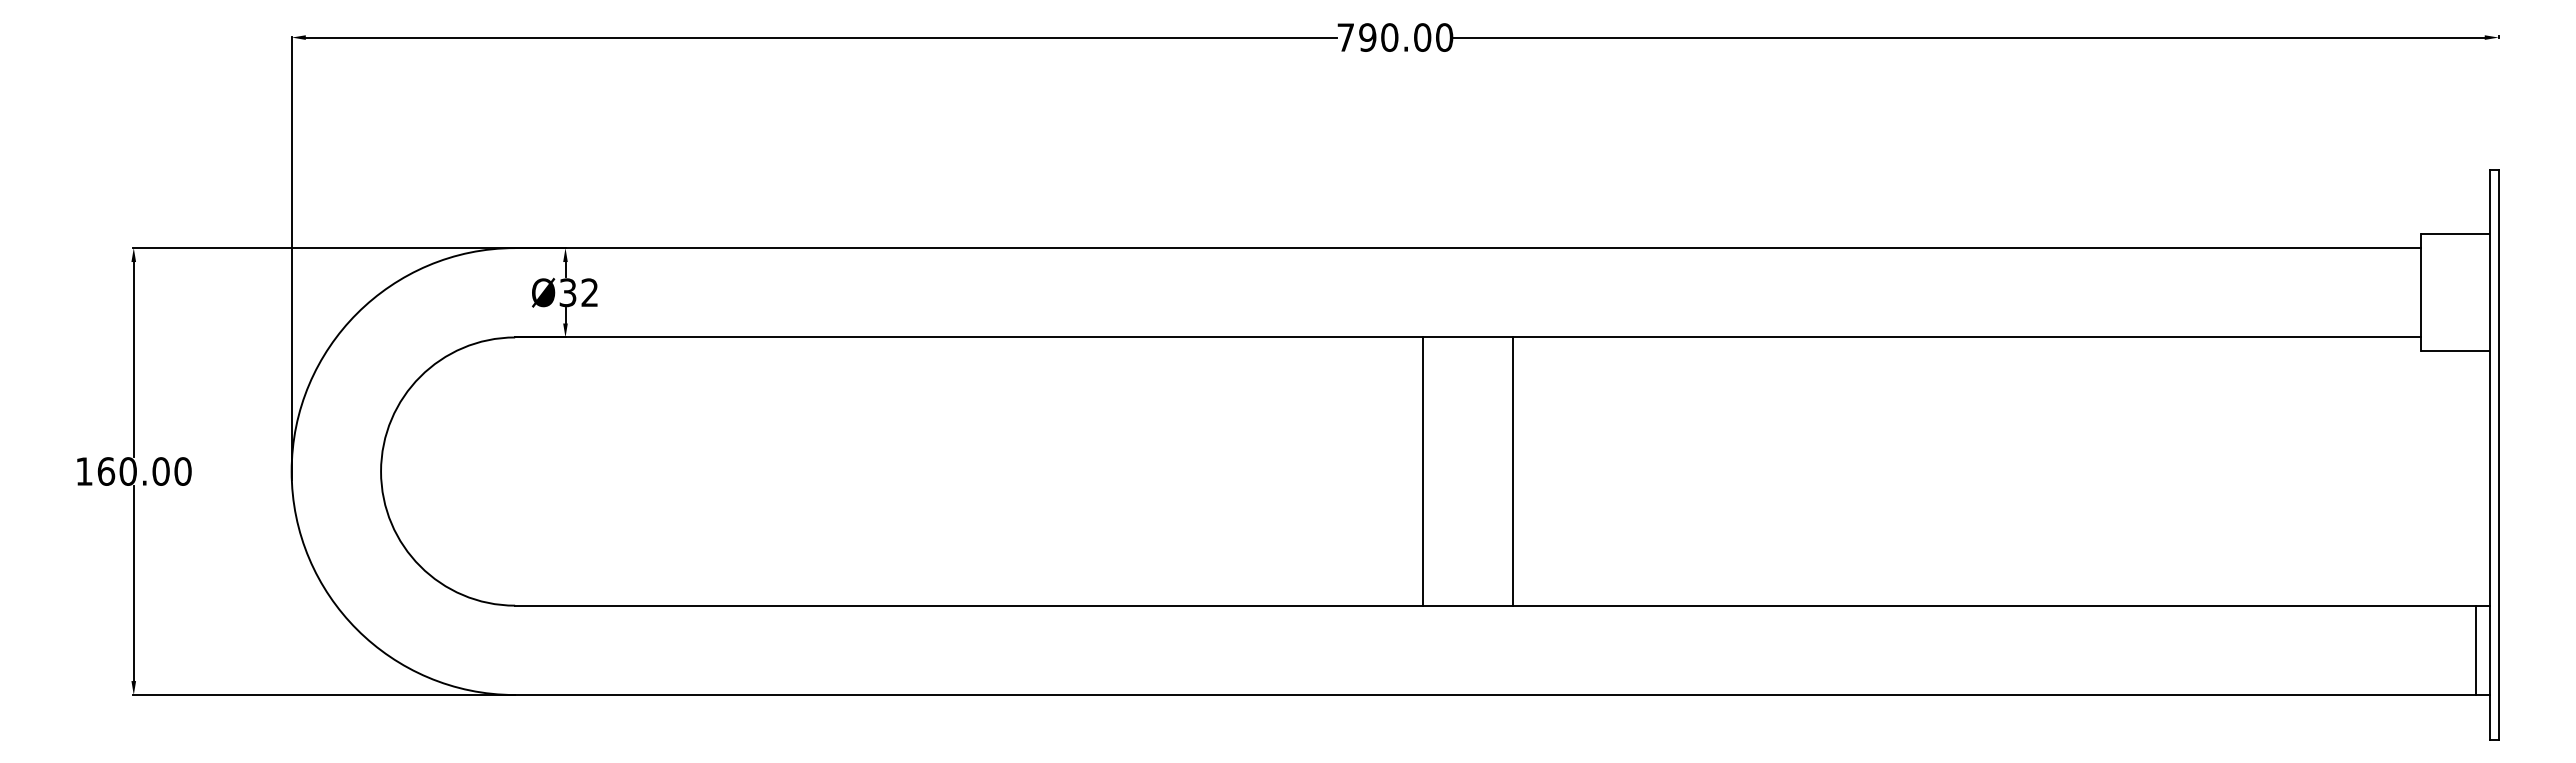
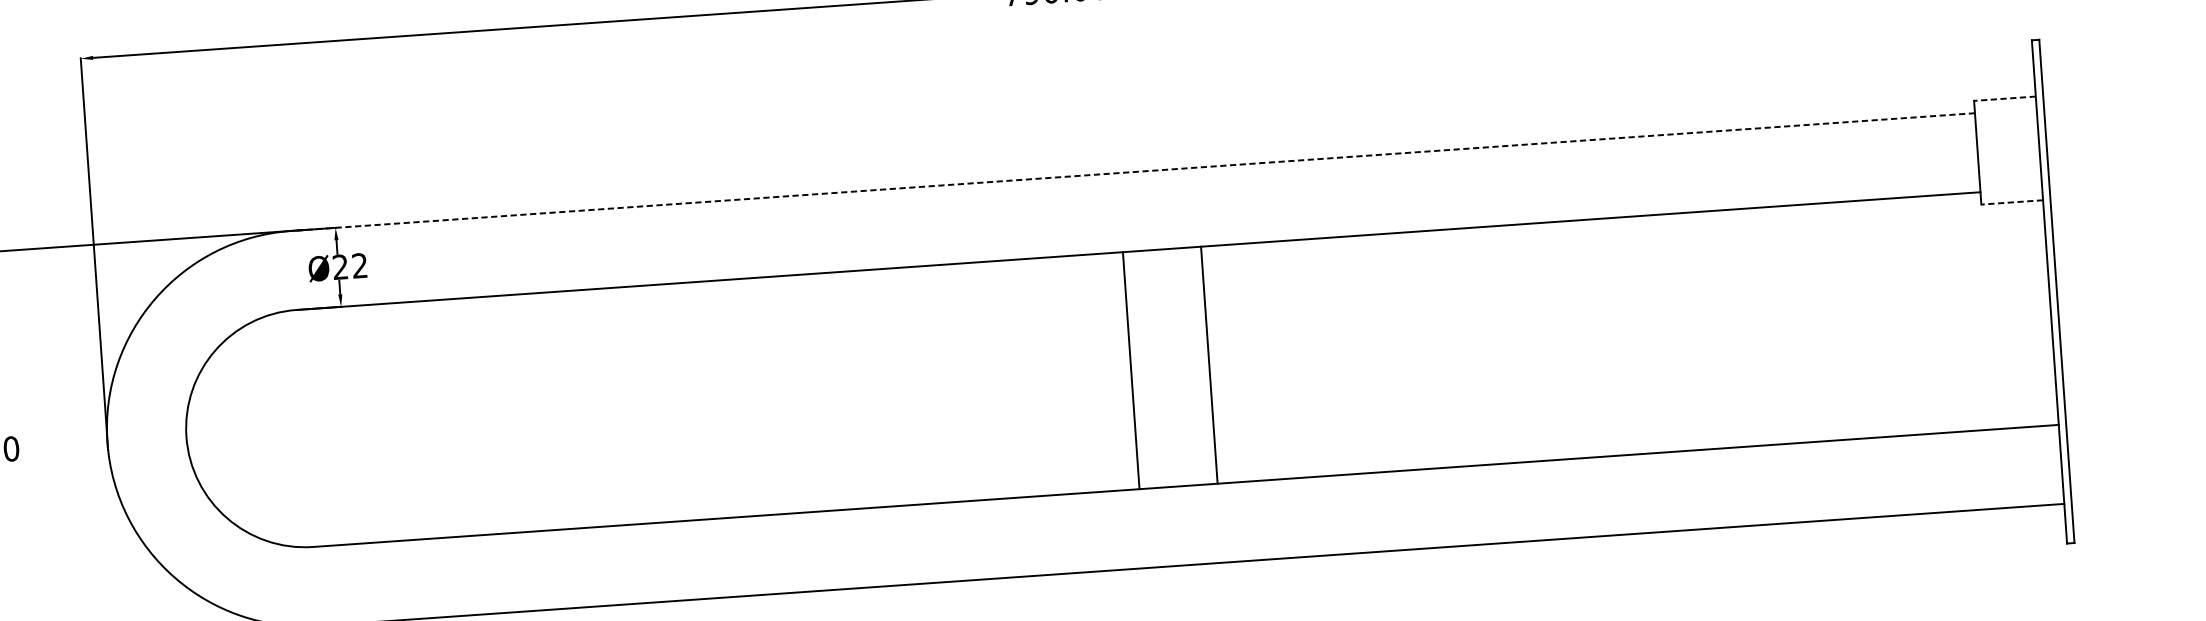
line: (2455, 234) -> (2005, 99), solid -> dashed
line: (1467, 248) -> (1132, 172), solid -> dashed
text: (567, 292) -> (340, 266), Ø32 -> Ø22
line: (2455, 351) -> (2012, 202), solid -> dashed
line: (1423, 471) -> (1131, 370), moved
line: (1512, 471) -> (1209, 365), moved
line: (2476, 650) -> (2049, 465), removed

